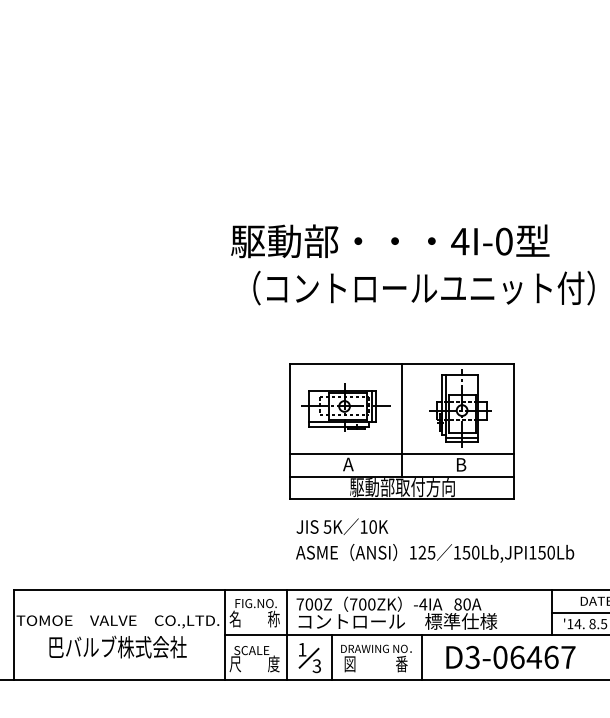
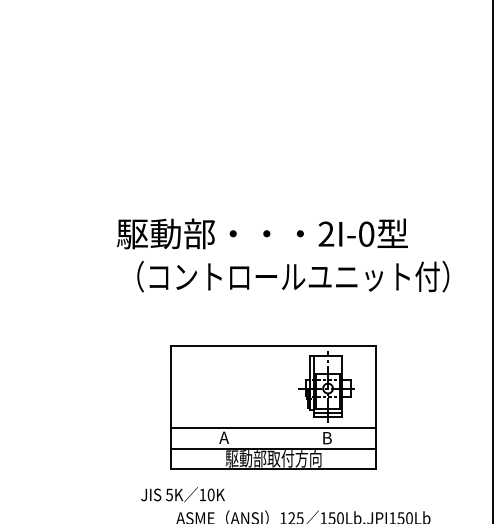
text: (460, 241) -> (326, 234), 4I-0 -> 2I-0
part: (345, 407) -> (221, 385), removed
line: (402, 420) -> (273, 397), removed
text: (342, 526) -> (183, 494), moved

